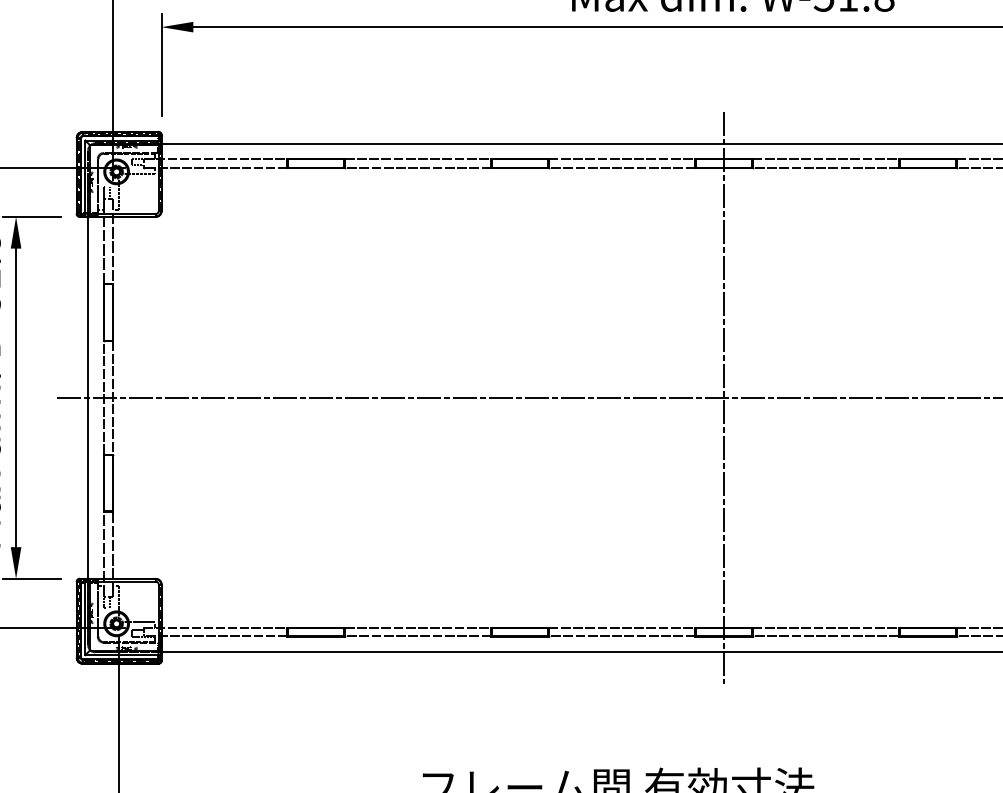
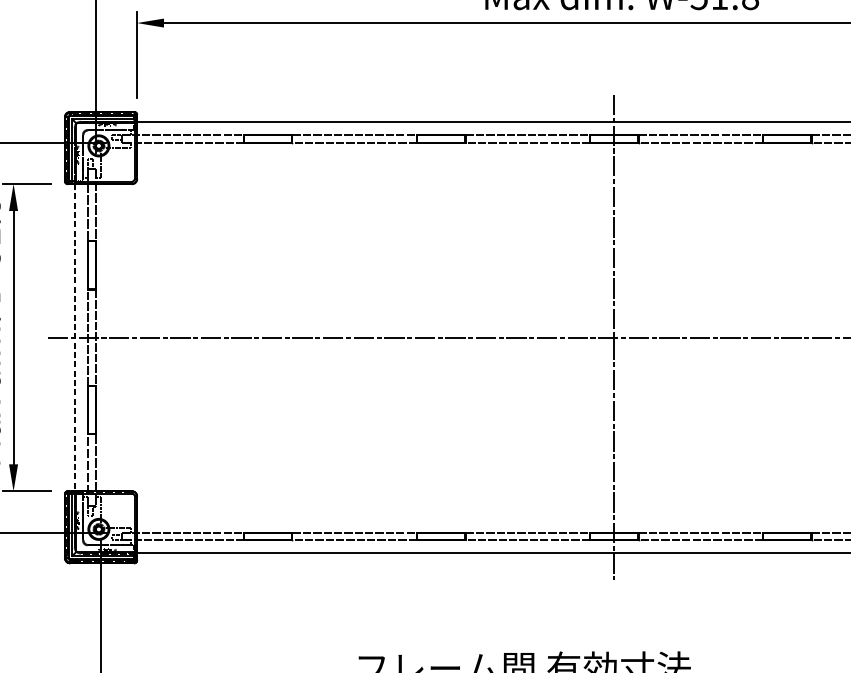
line: (88, 398) -> (75, 338), solid -> dashed

